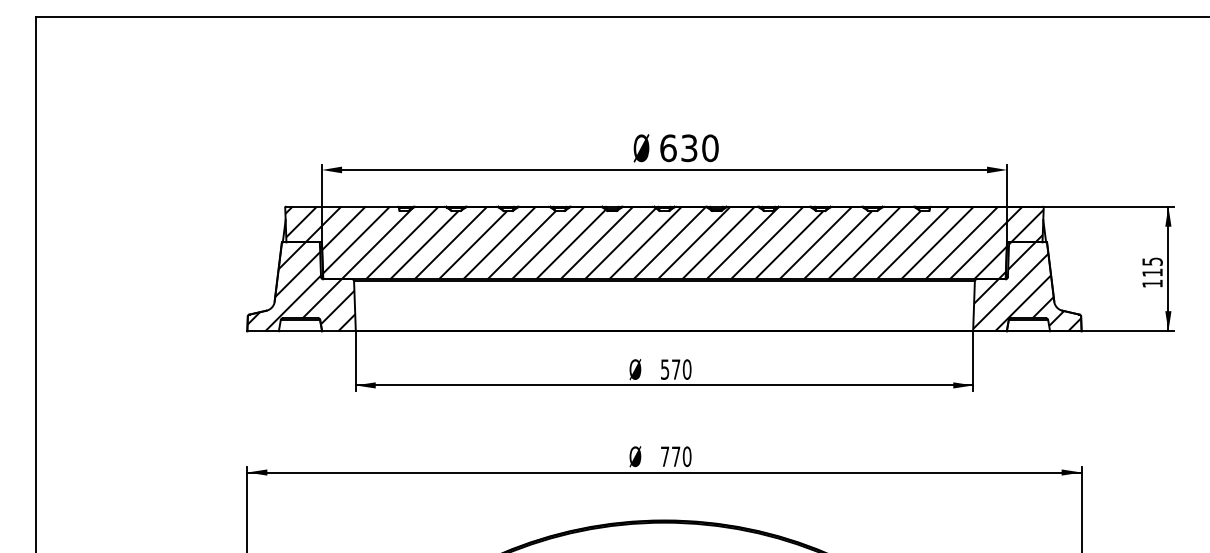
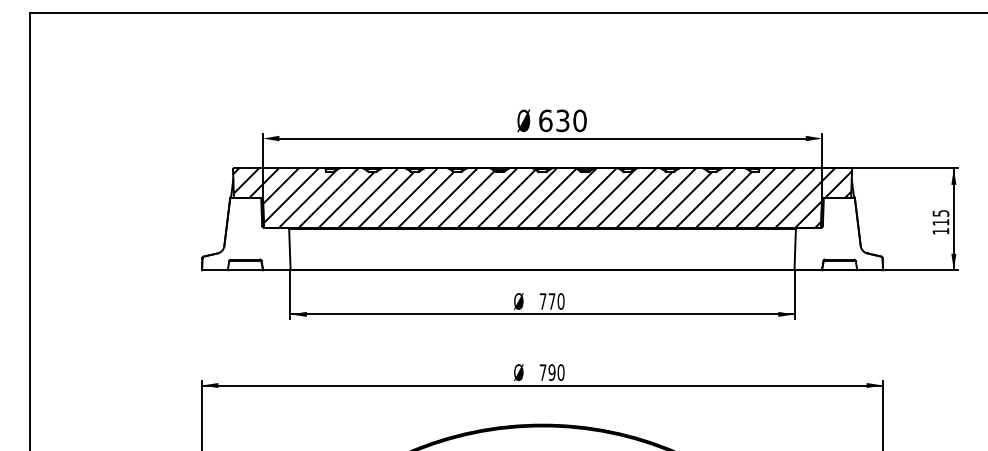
hatch: (301, 286) -> (246, 233), removed
hatch: (1027, 286) -> (838, 233), removed
text: (664, 369) -> (542, 301), 570 -> 770
text: (675, 456) -> (551, 372), 770 -> 790

